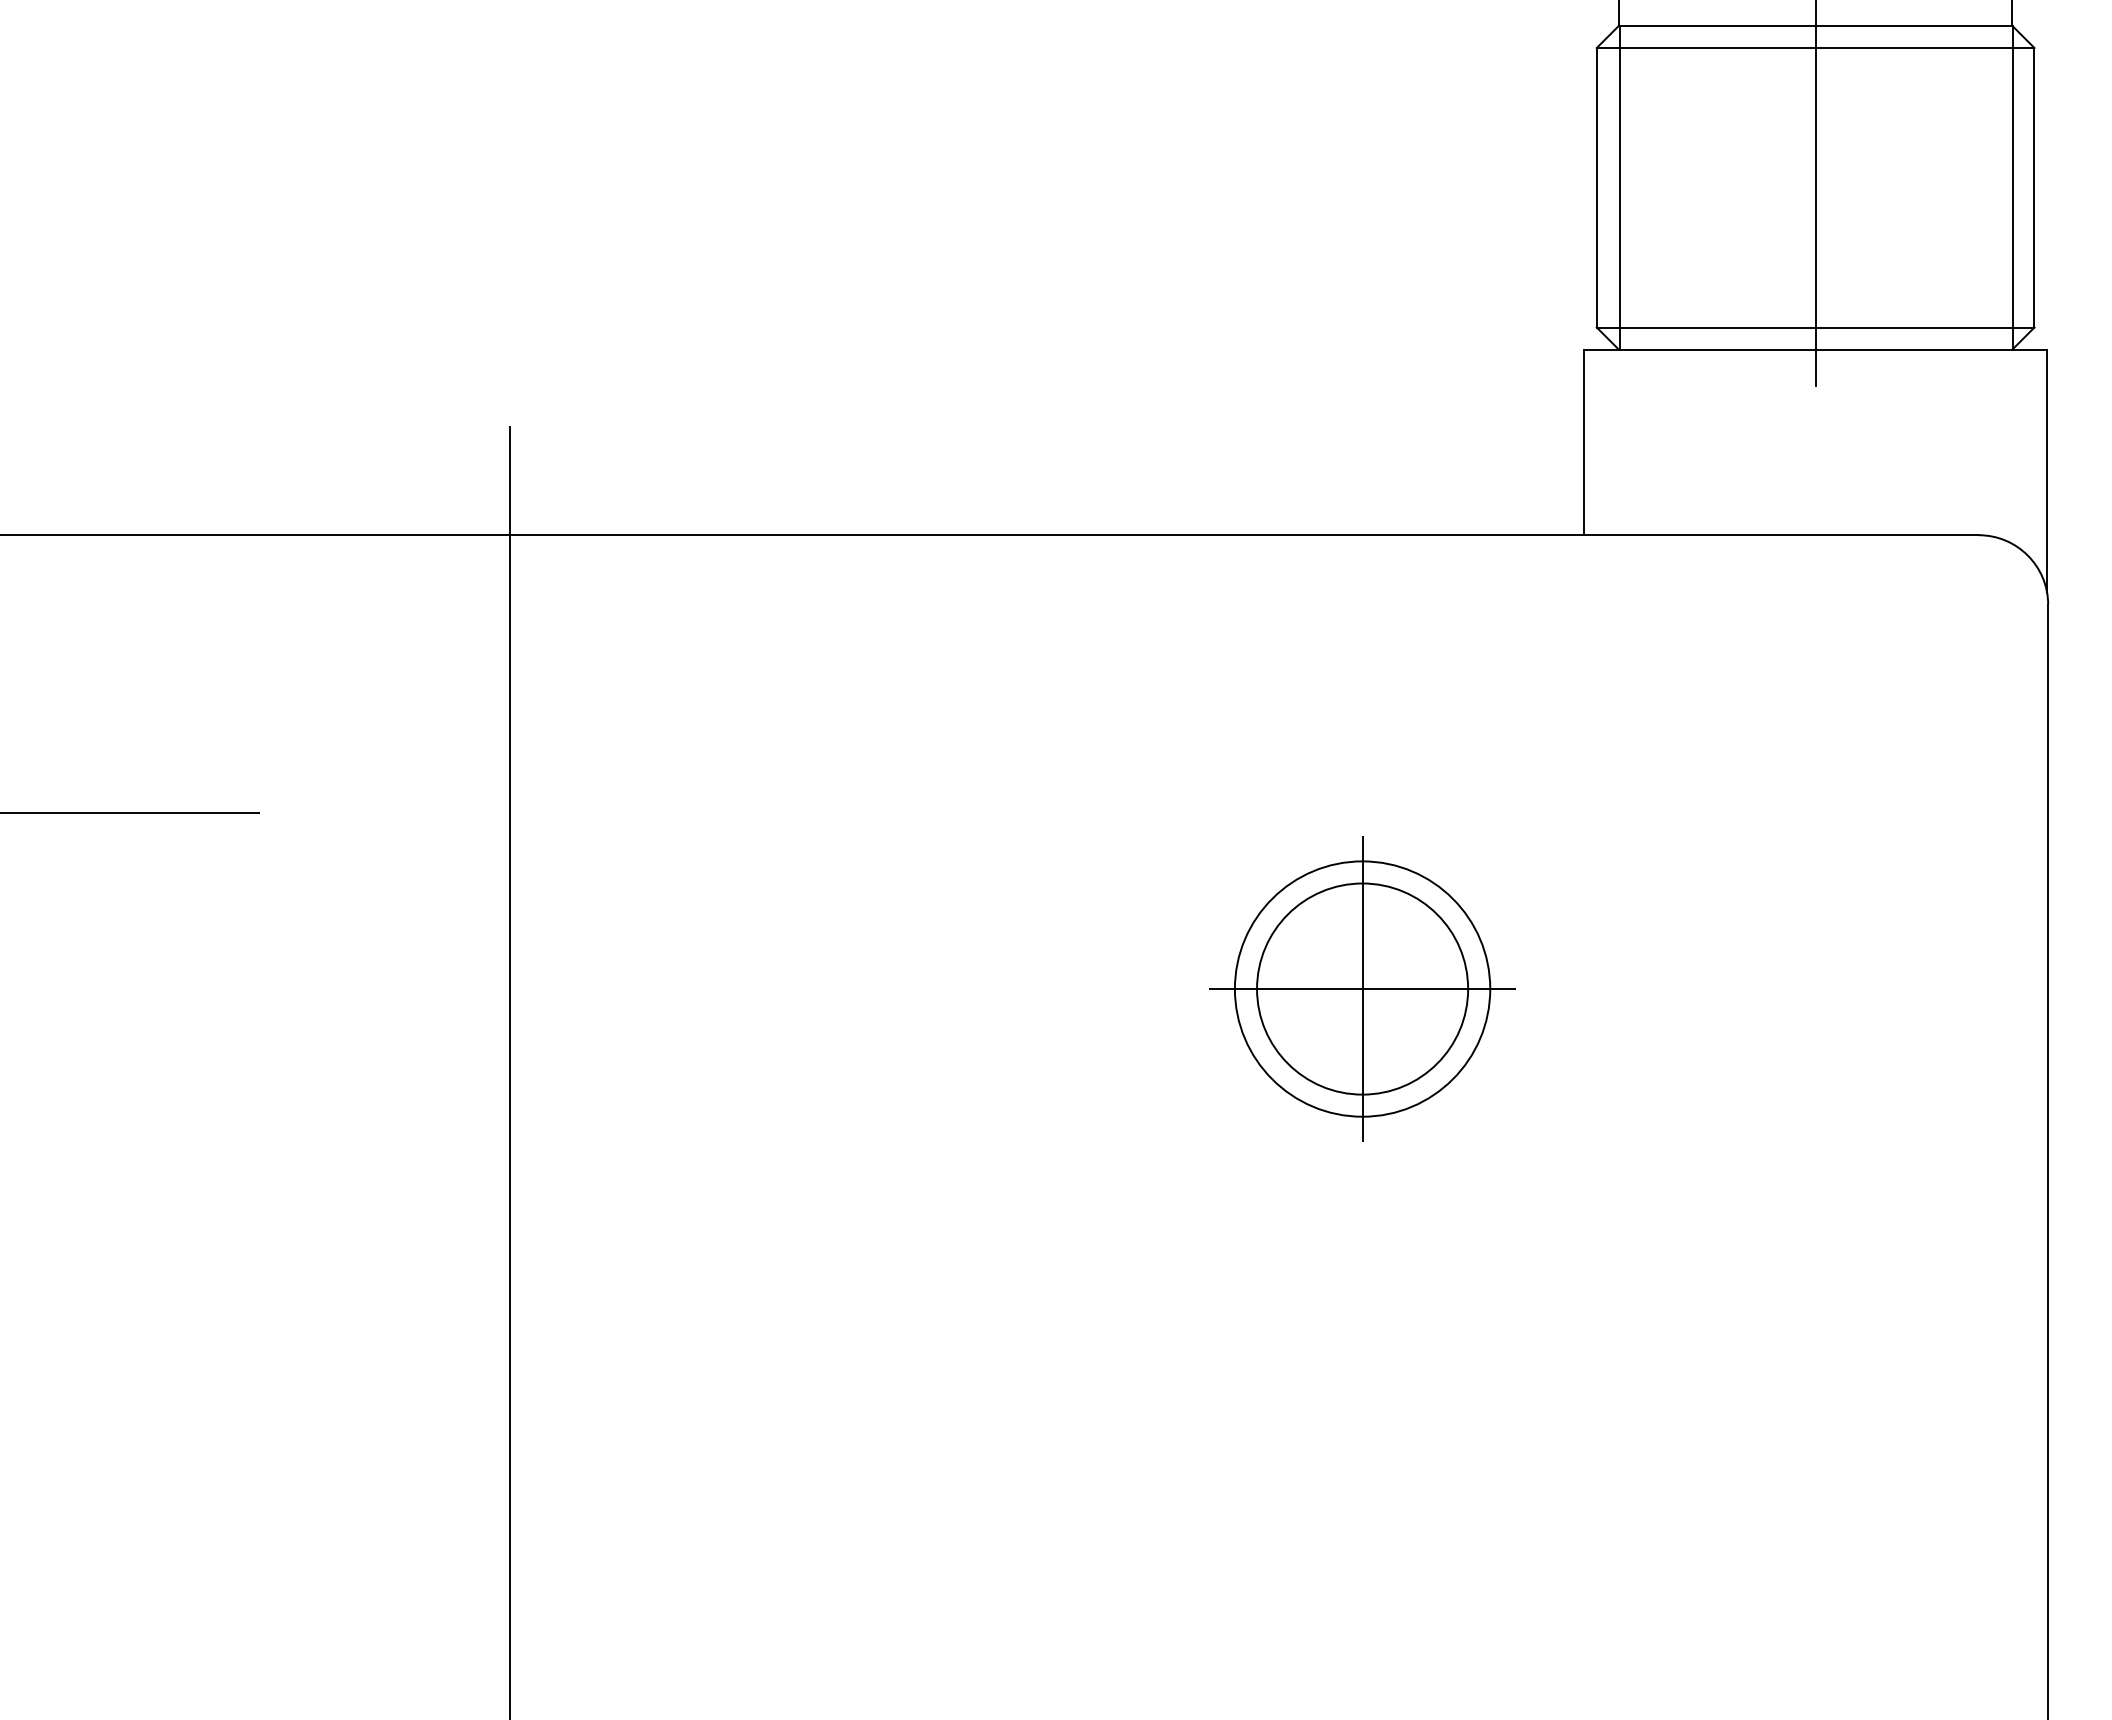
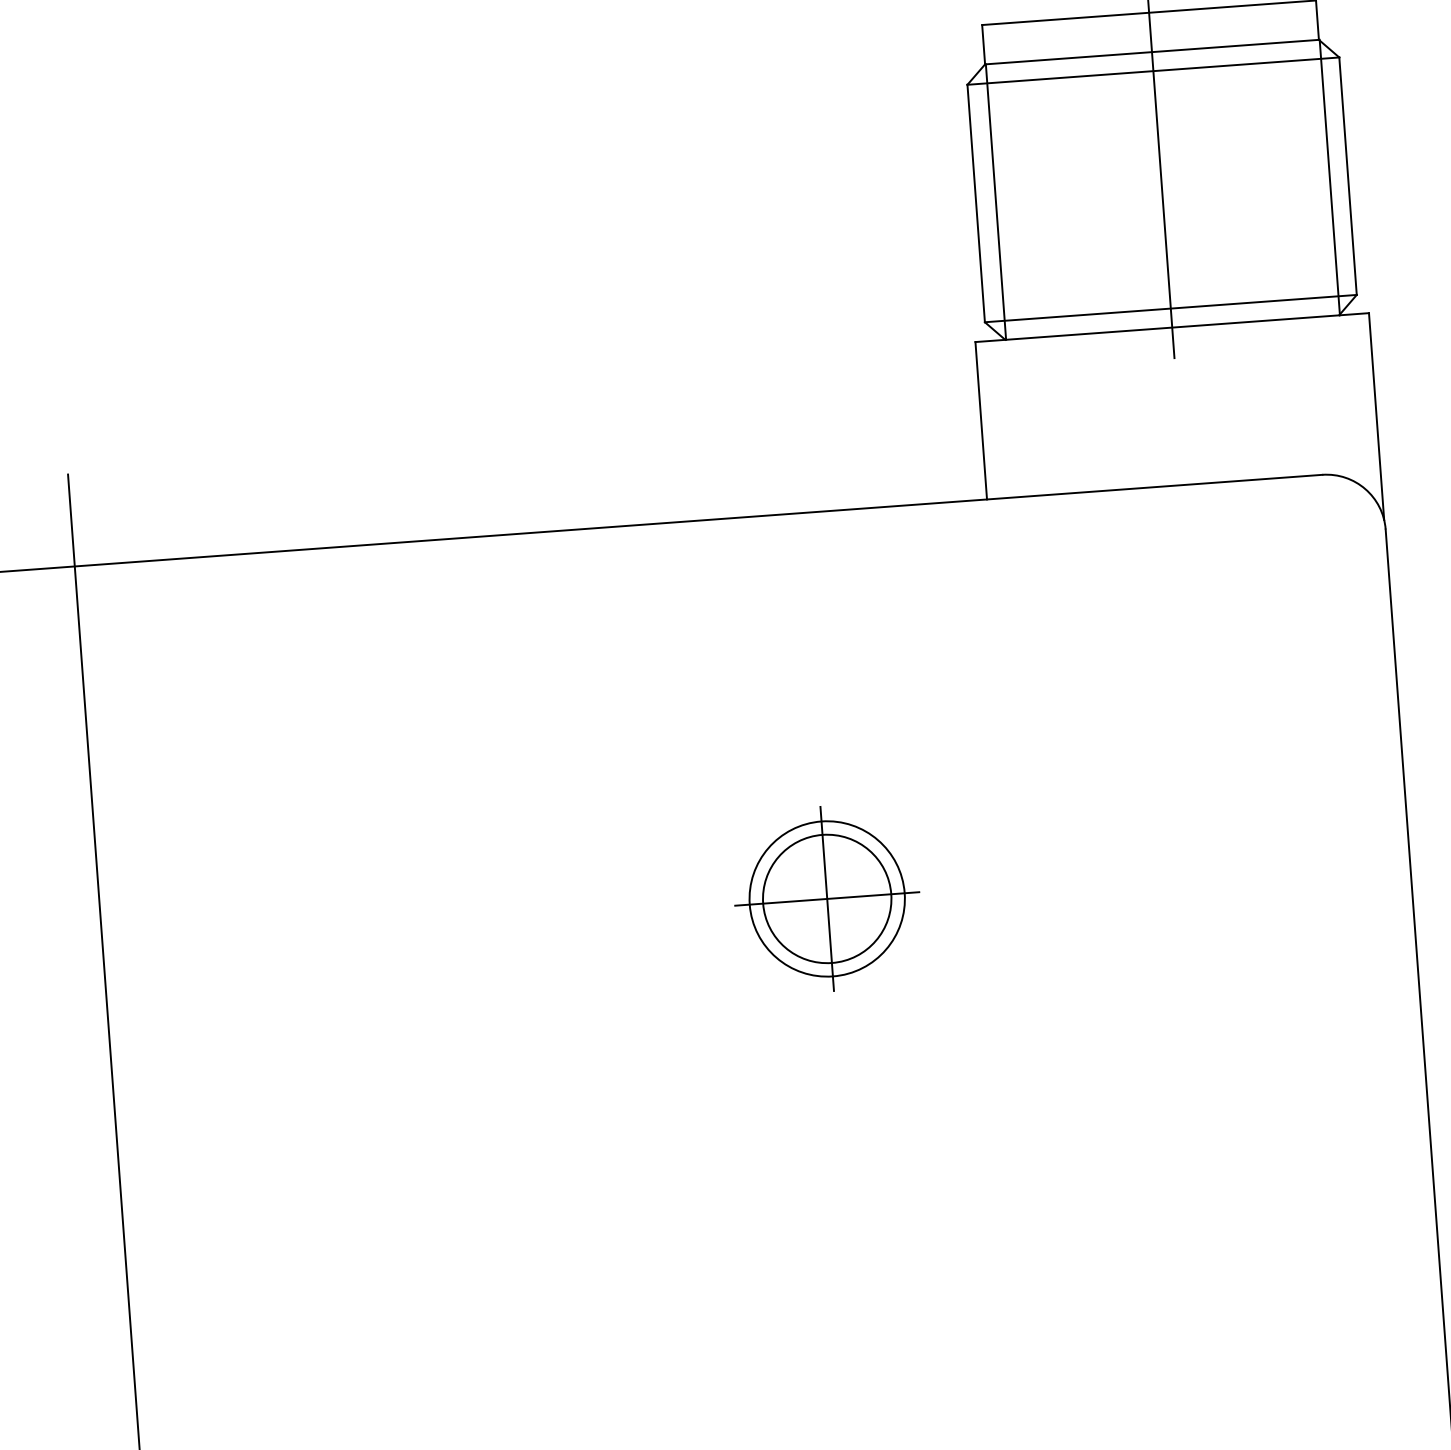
part: (1362, 989) -> (827, 899), size x0.71

